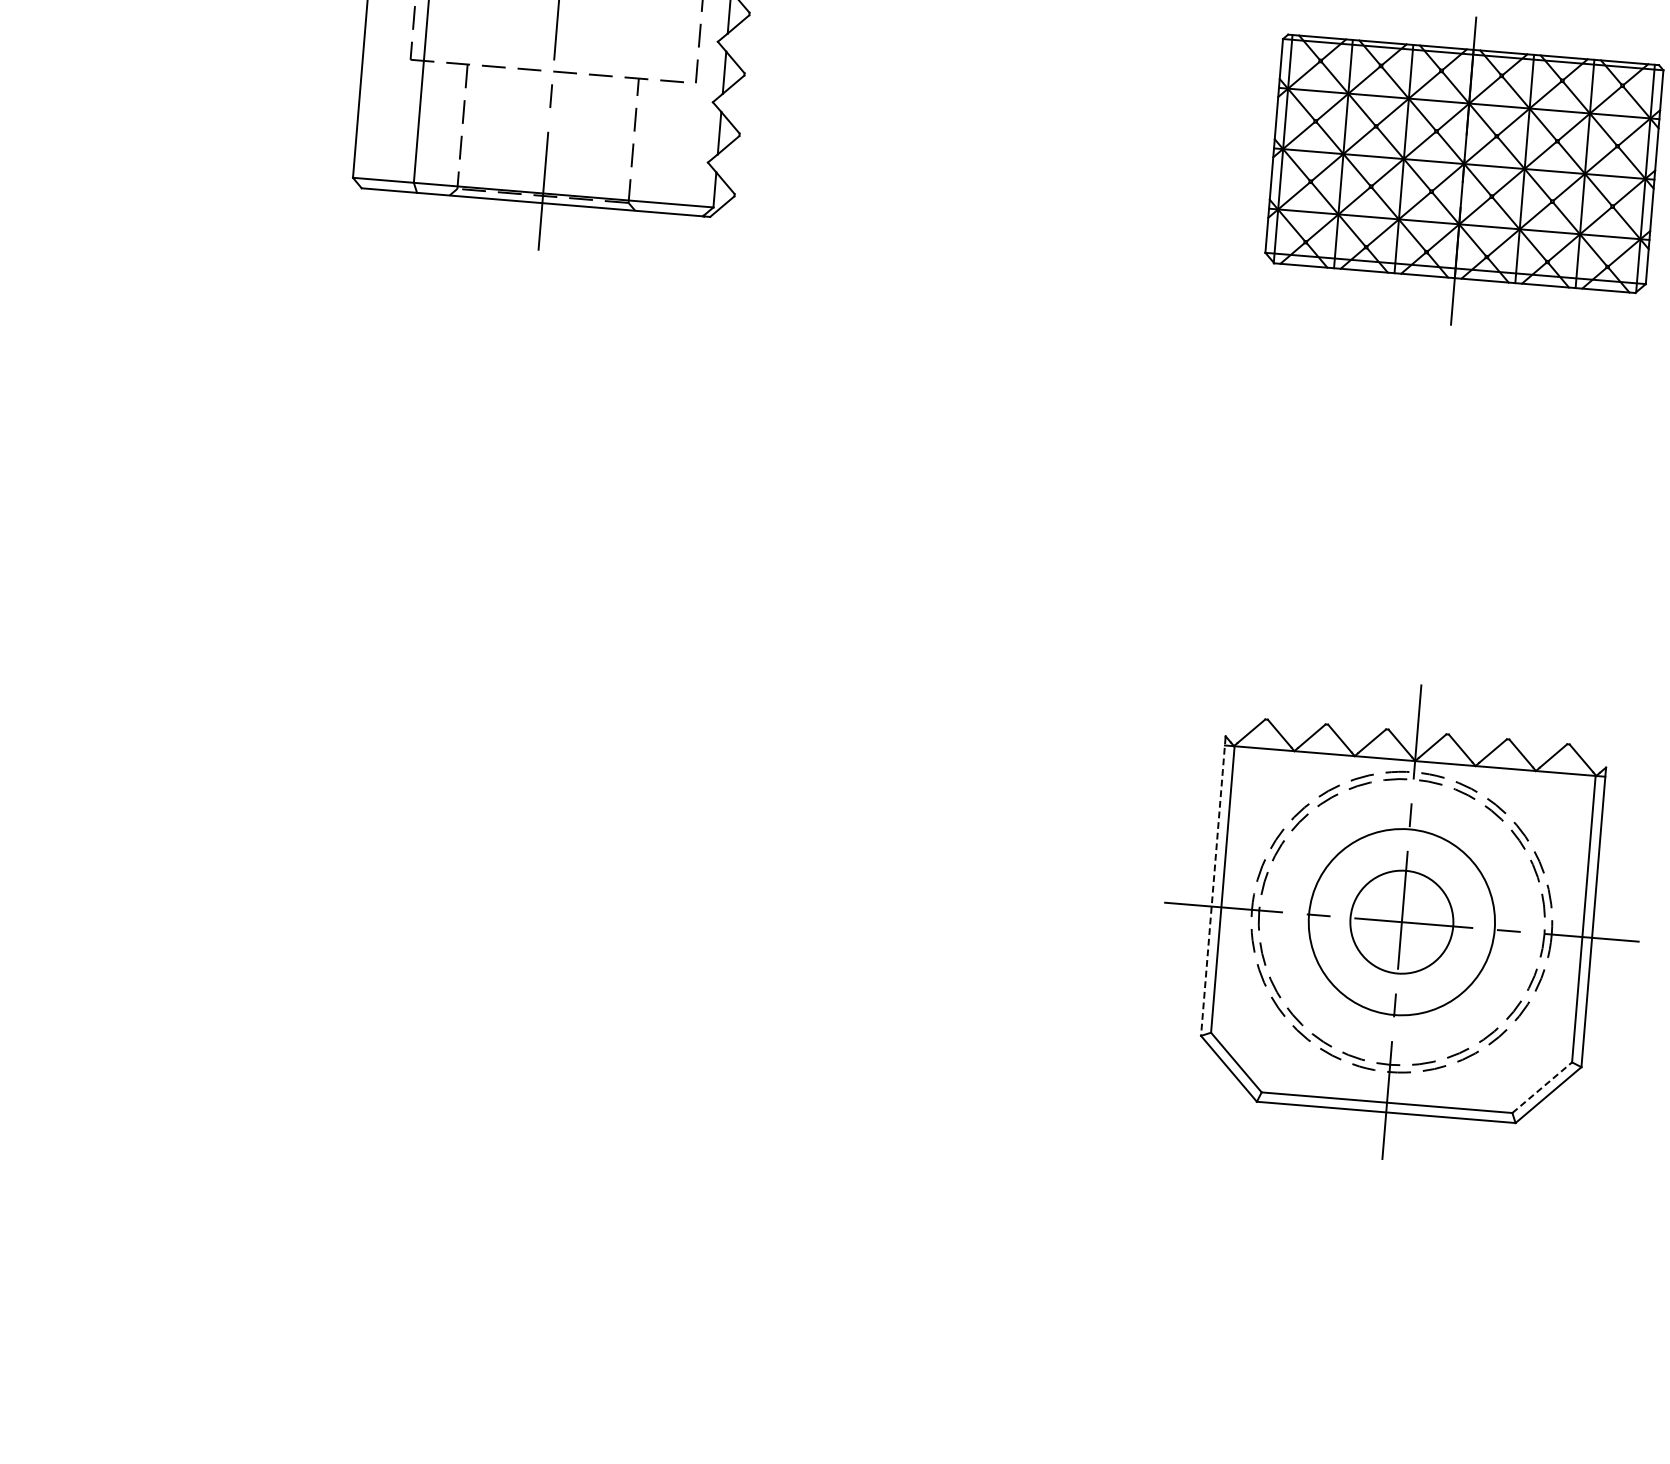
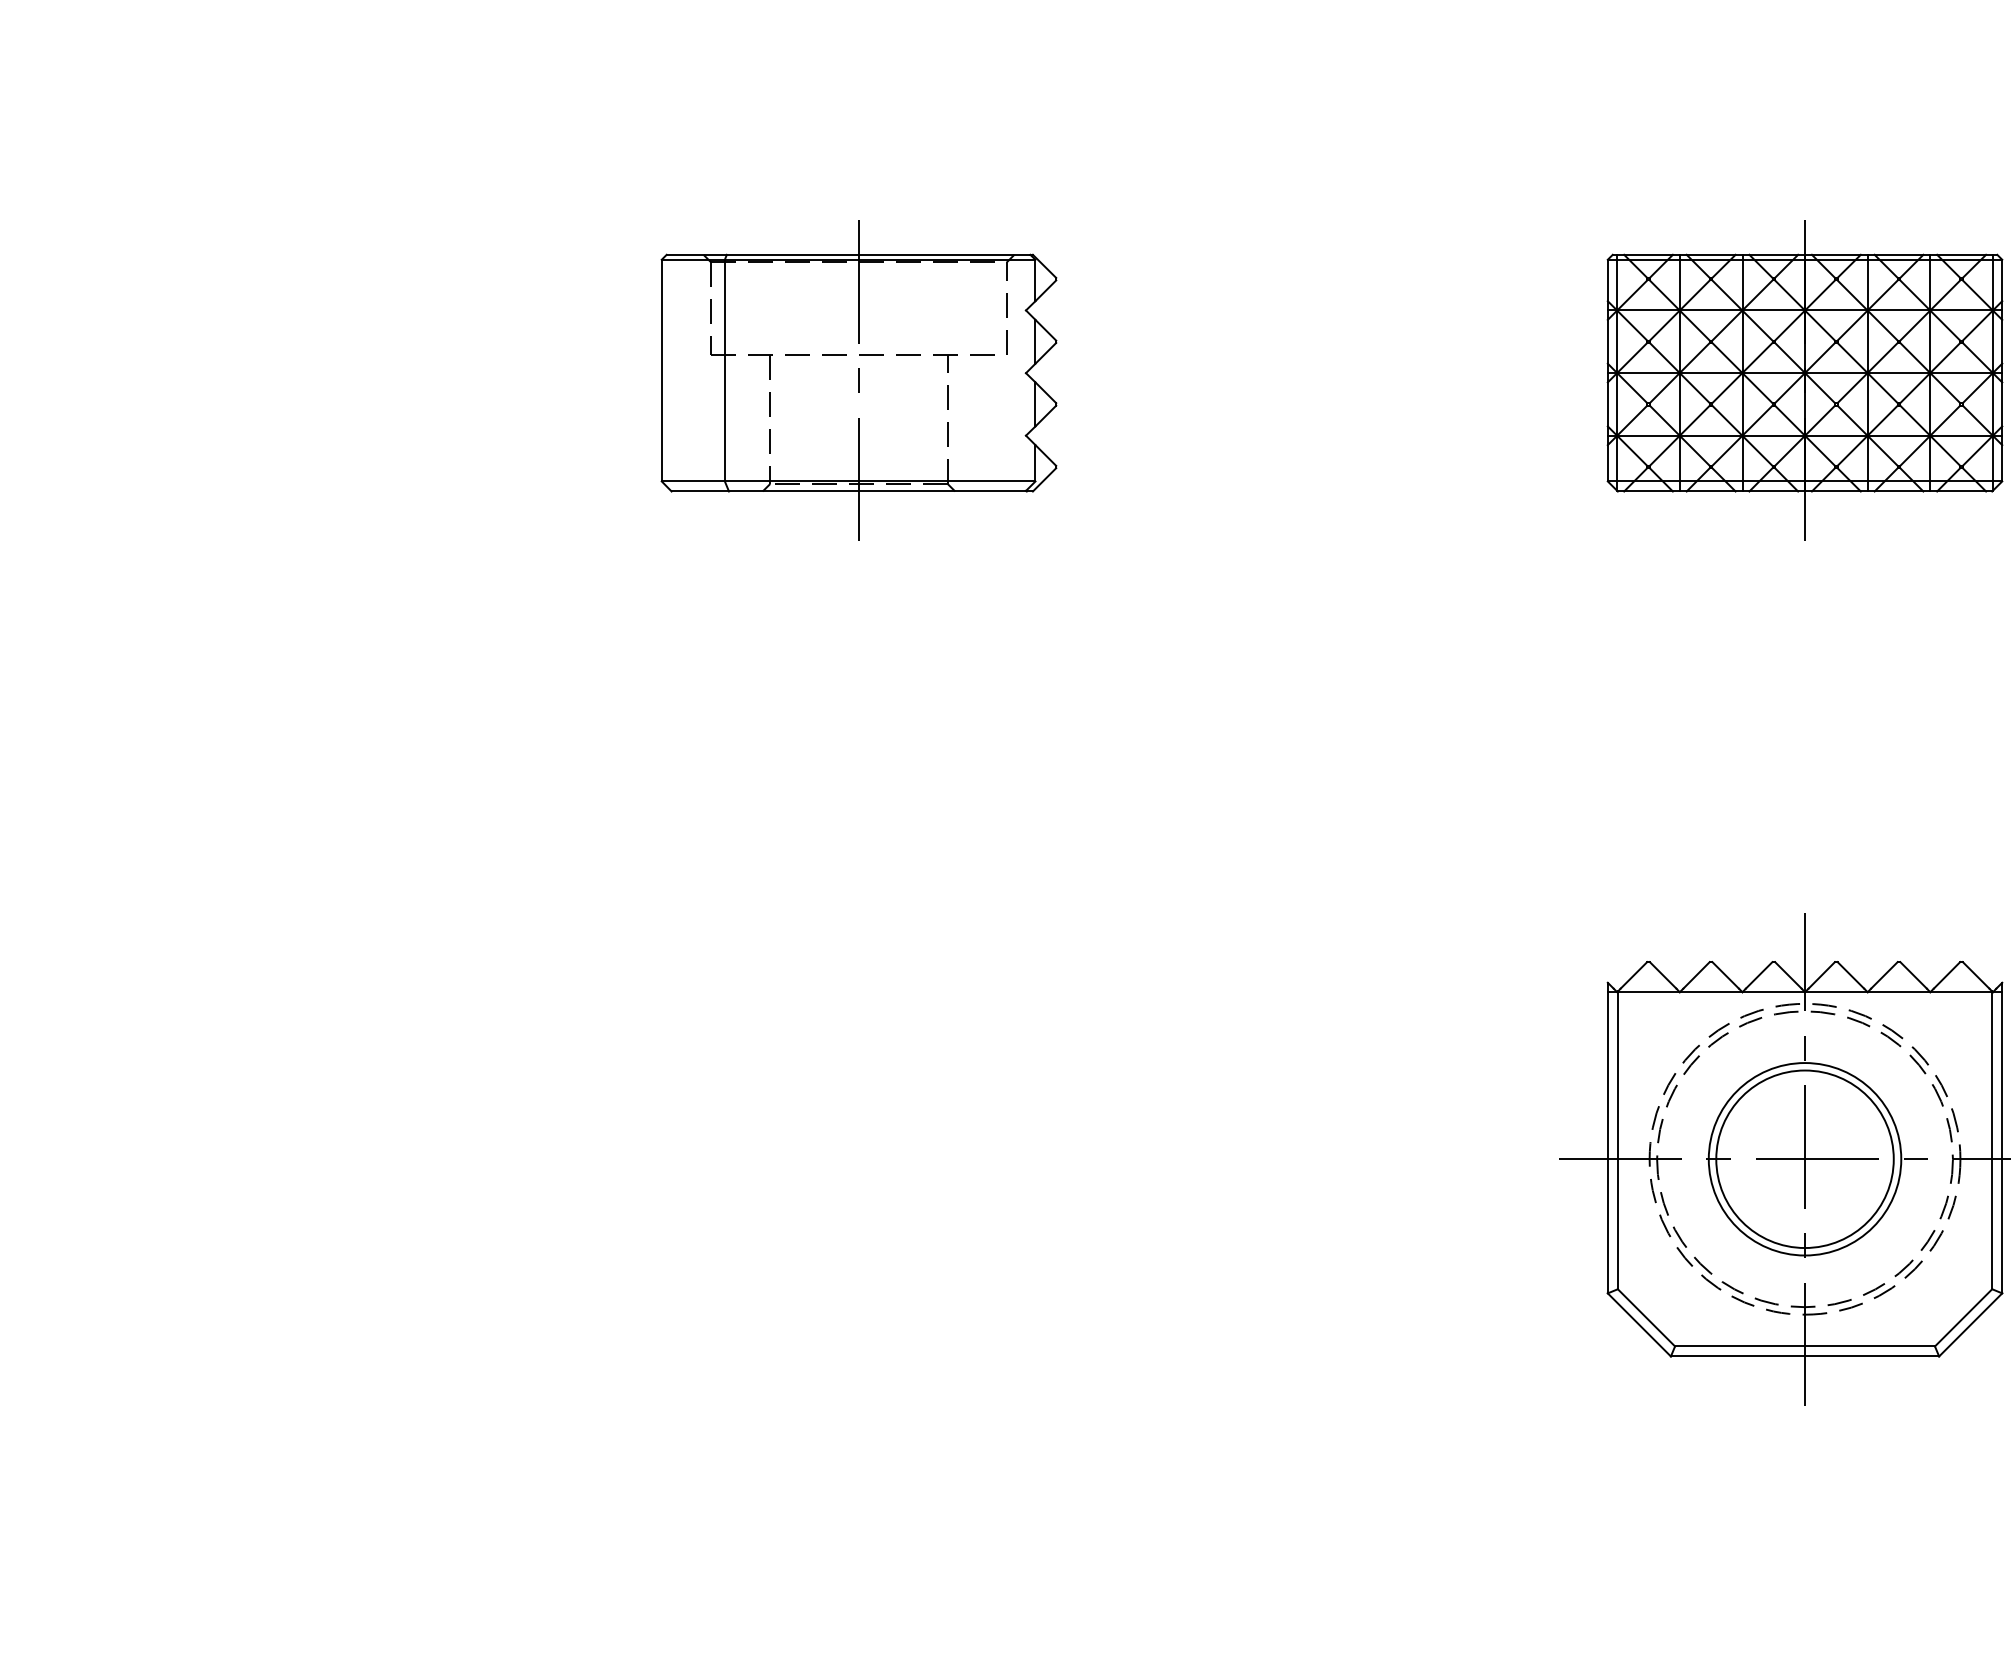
line: (1213, 886) -> (1607, 1138), dashed -> solid
circle: (1401, 922) -> (1804, 1159), size x1.67
line: (1542, 1087) -> (1963, 1317), dashed -> solid

